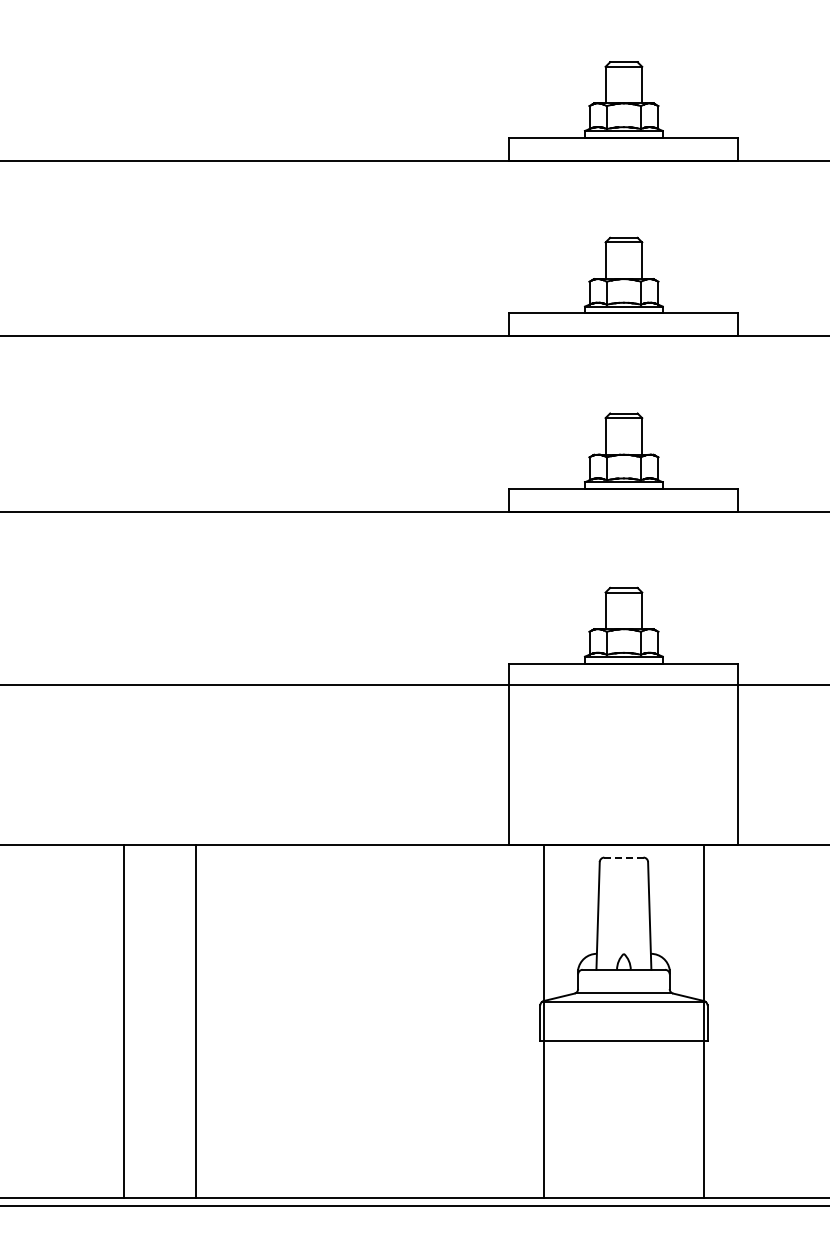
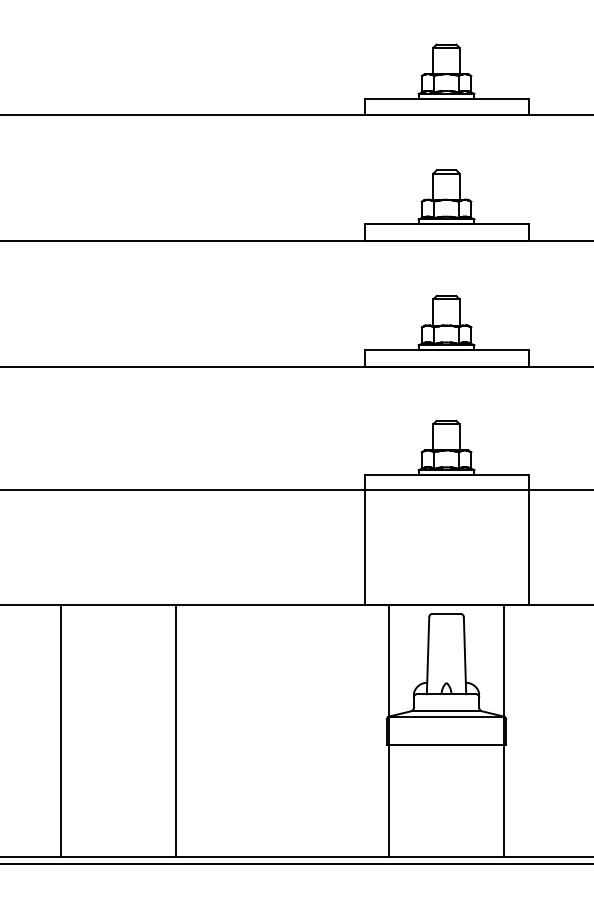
line: (623, 857) -> (446, 613), dashed -> solid
line: (123, 1021) -> (61, 731), moved
line: (196, 1021) -> (176, 731), moved

